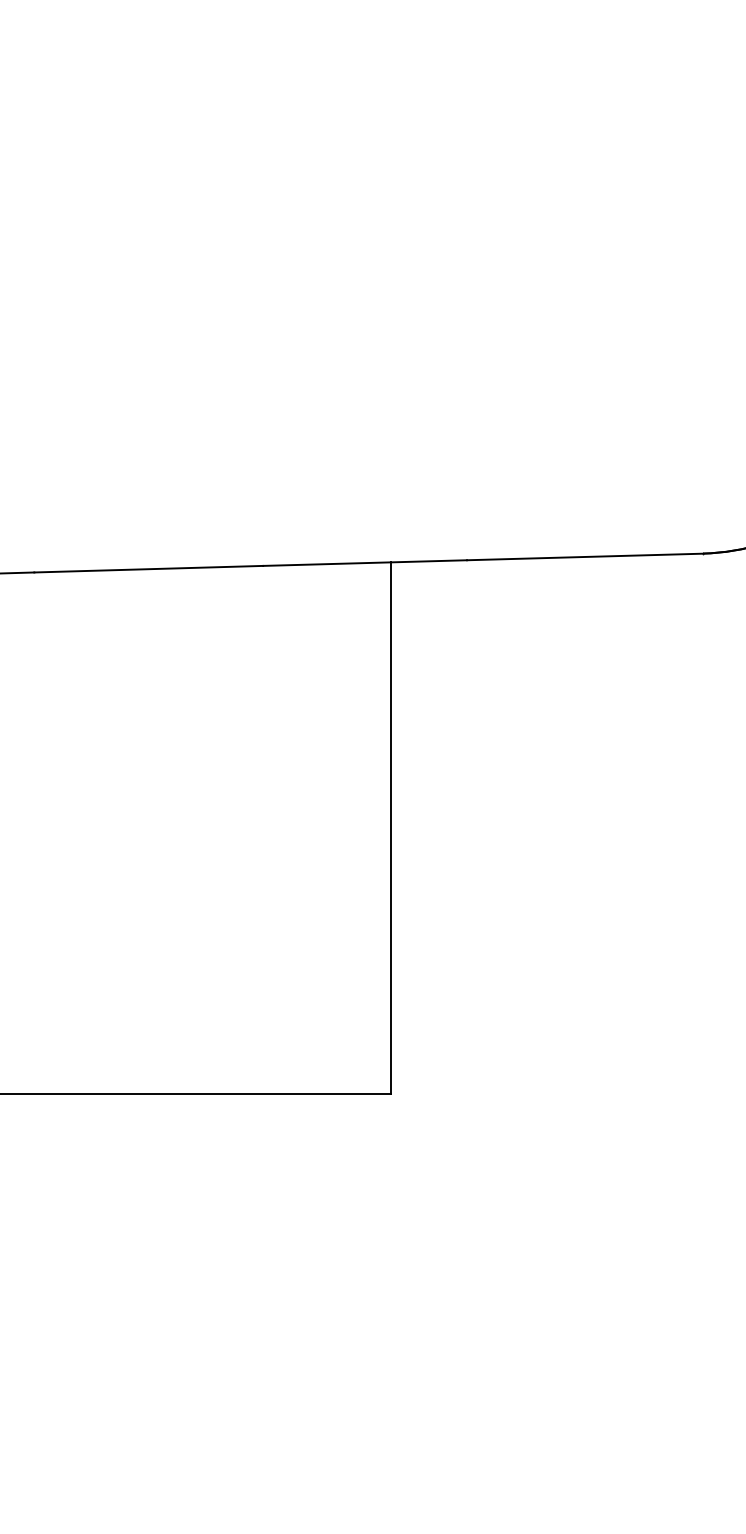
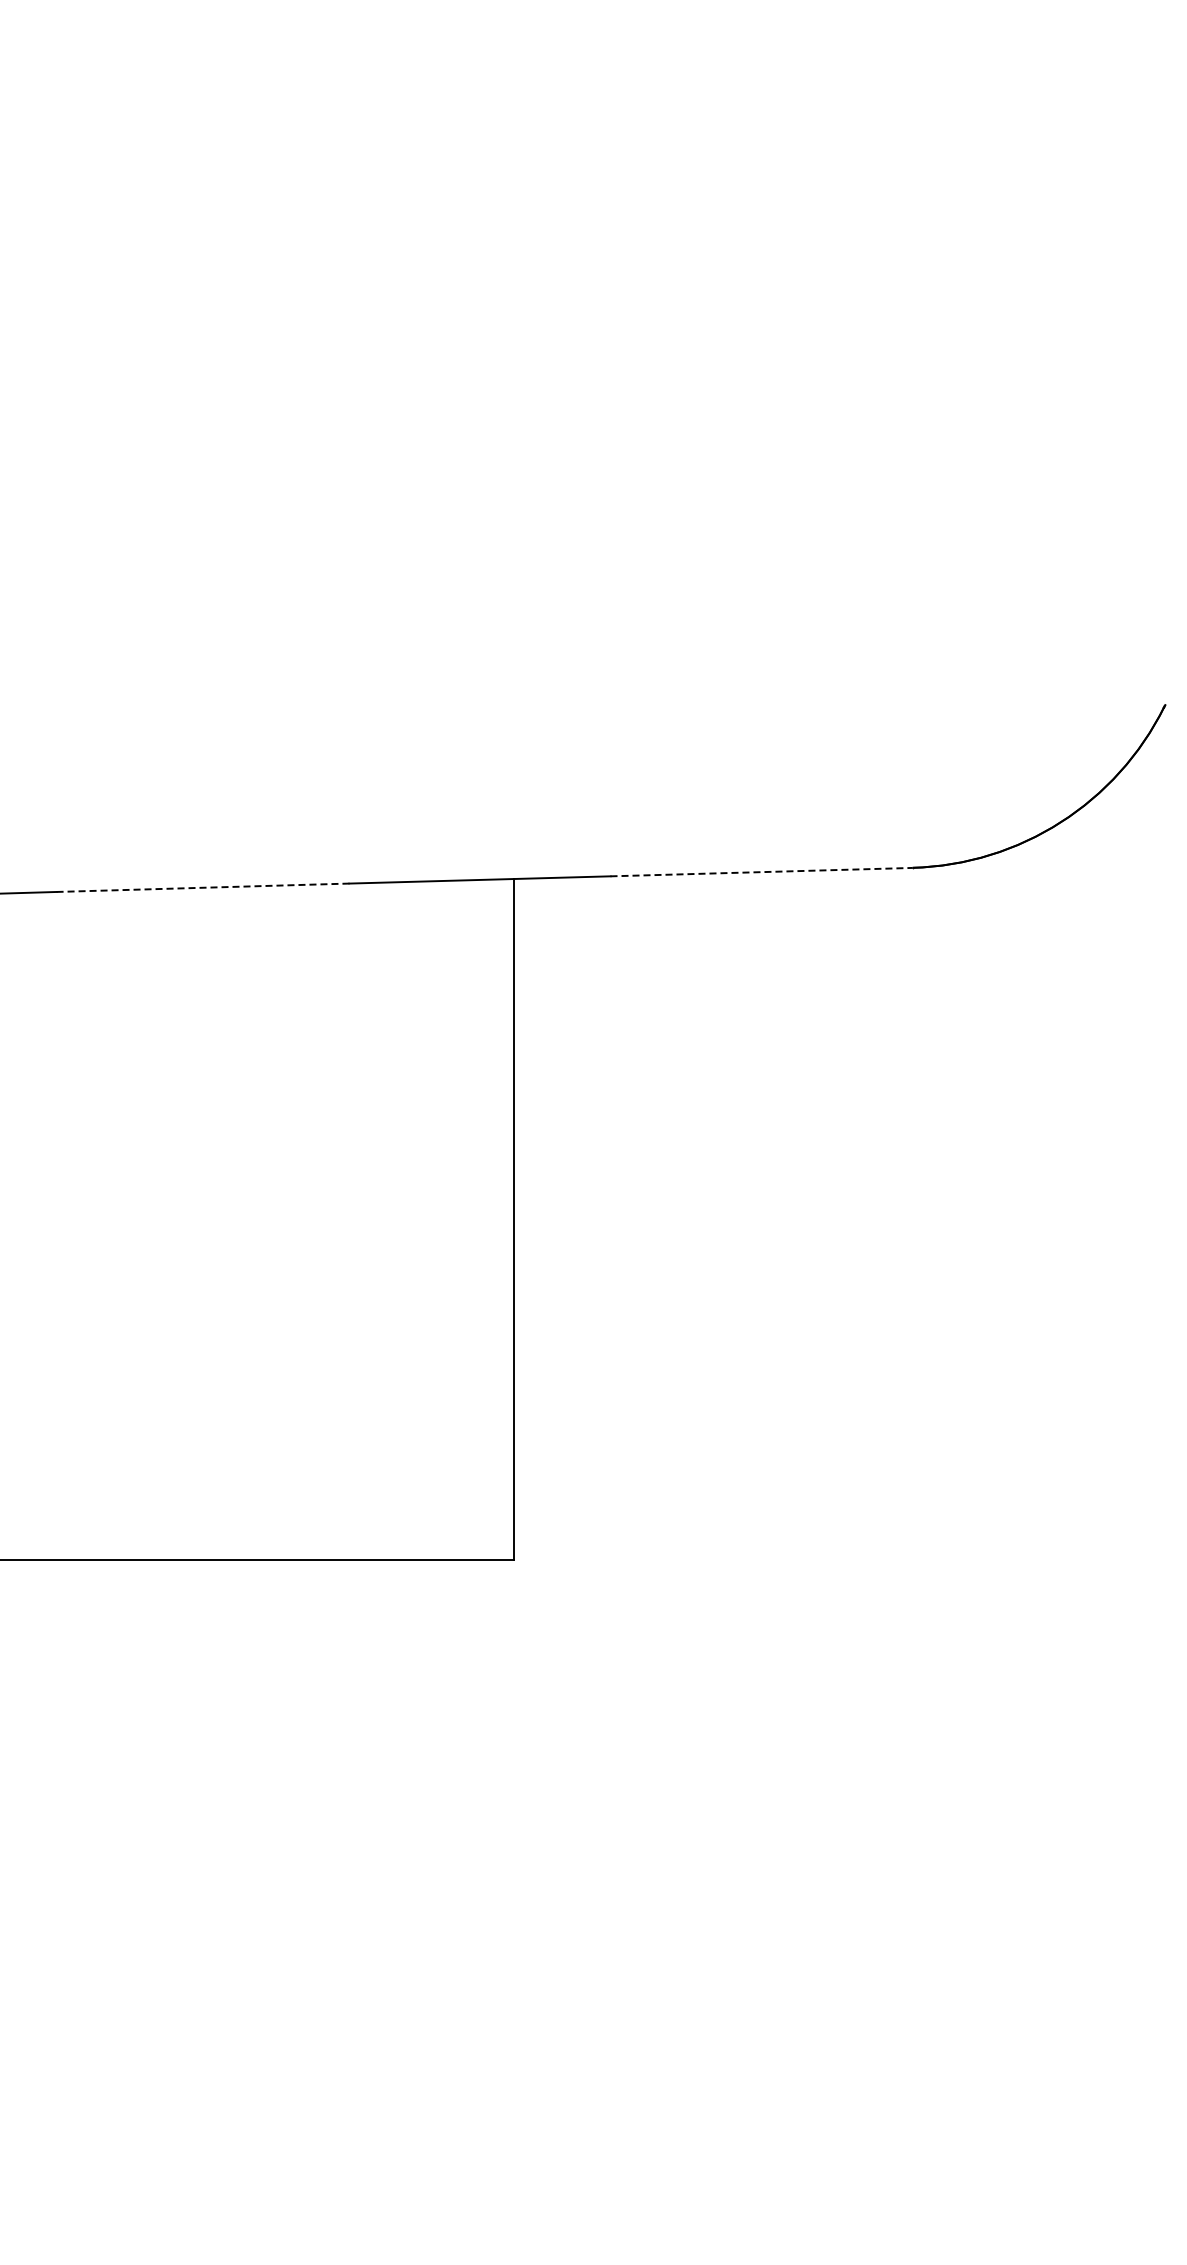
line: (585, 557) -> (762, 872), solid -> dashed
line: (149, 568) -> (203, 887), solid -> dashed

